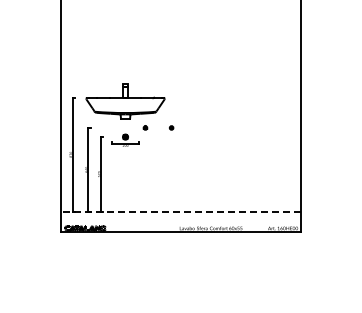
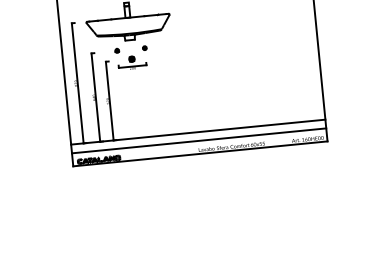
part: (148, 127) -> (120, 50), moved
line: (180, 211) -> (197, 132), dashed -> solid
line: (180, 219) -> (198, 140), added

